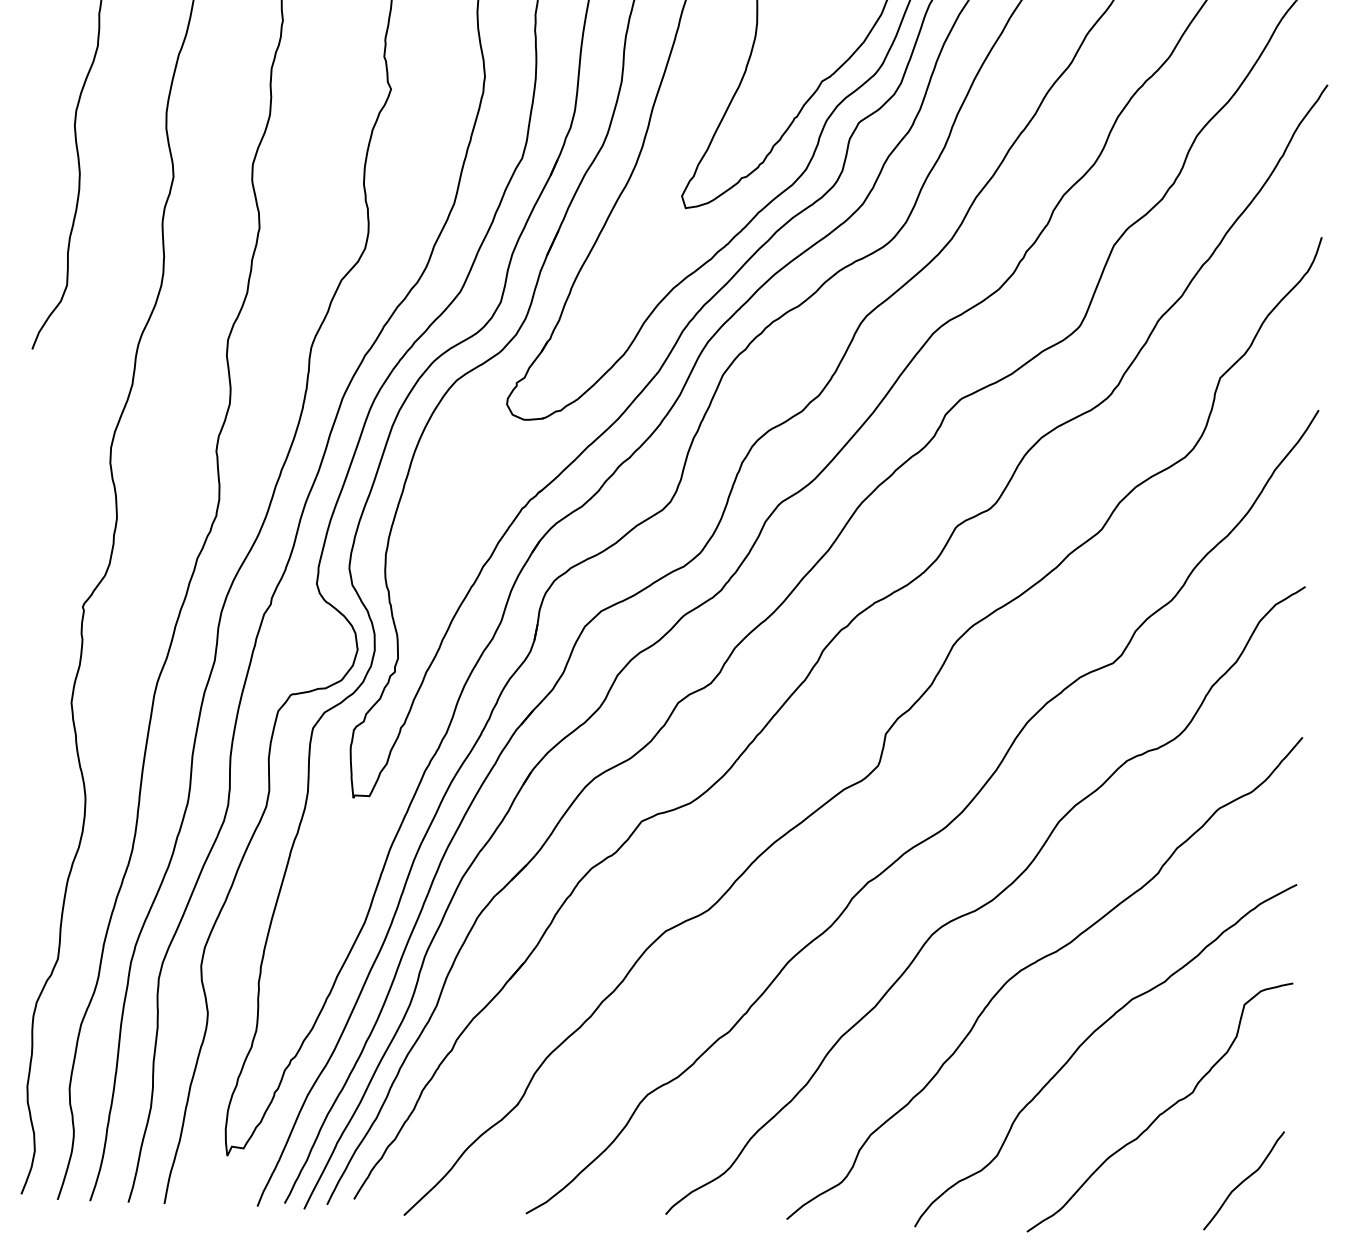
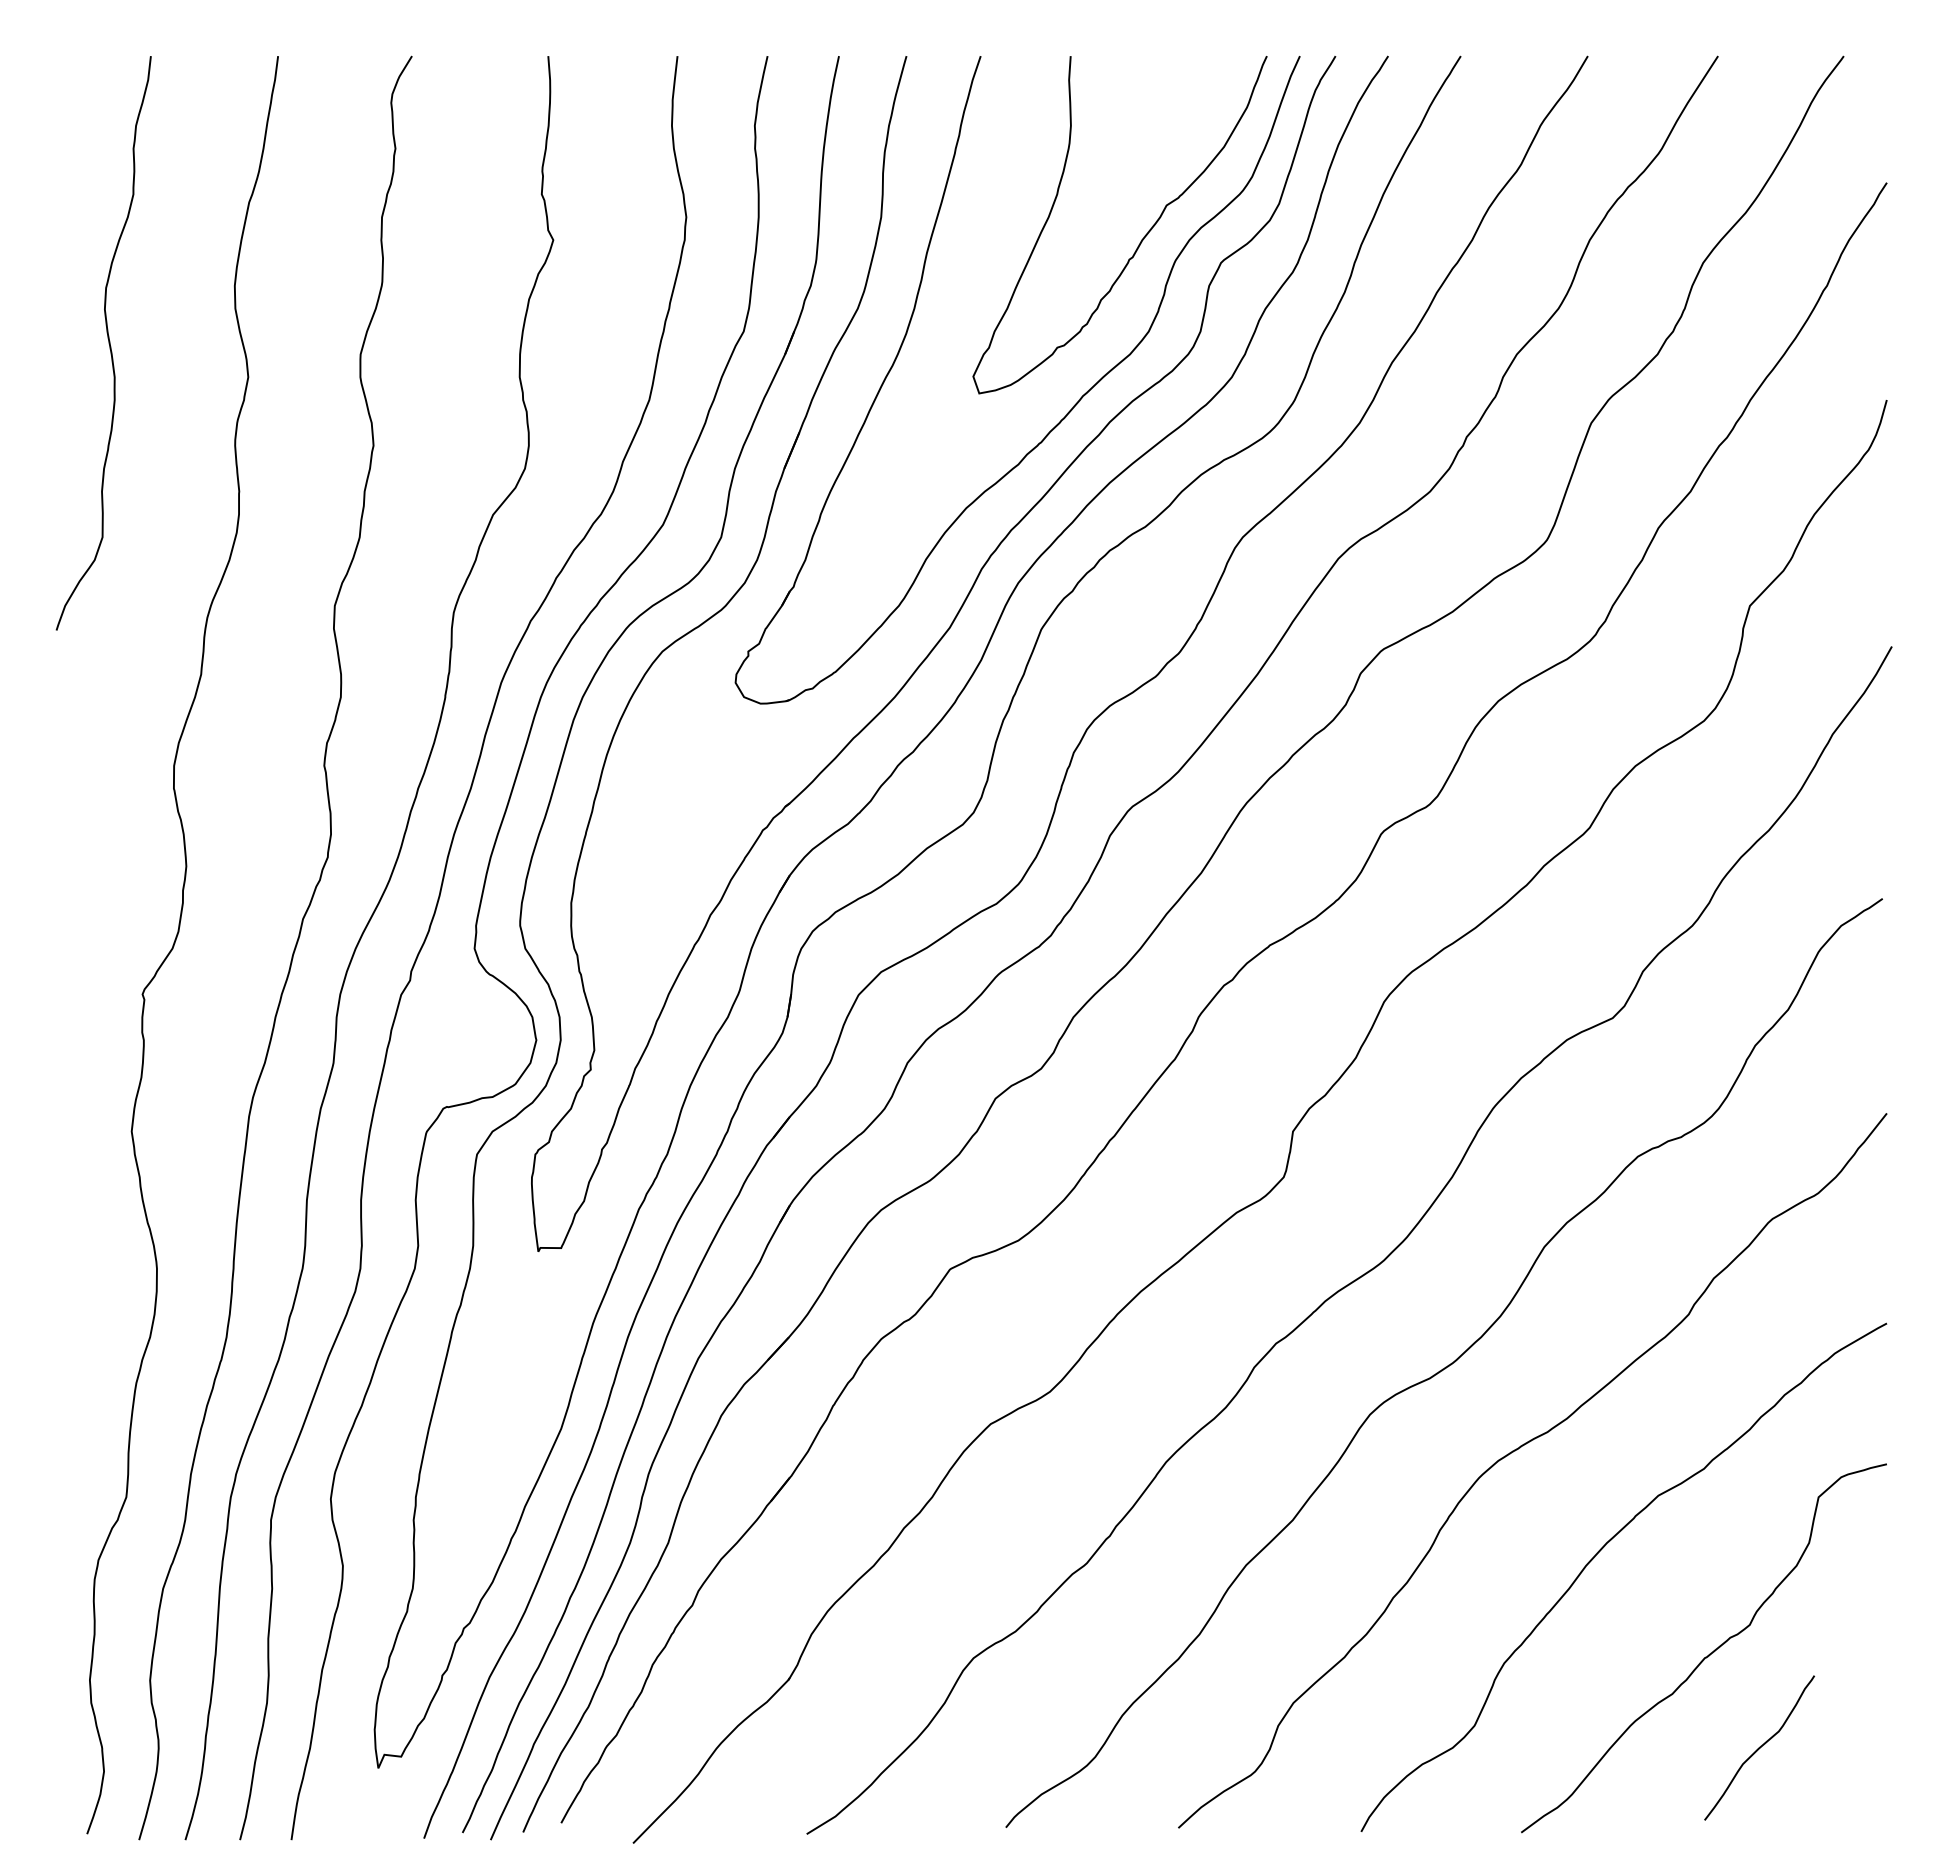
curve: (1243, 1180) -> (1759, 1747), moved

